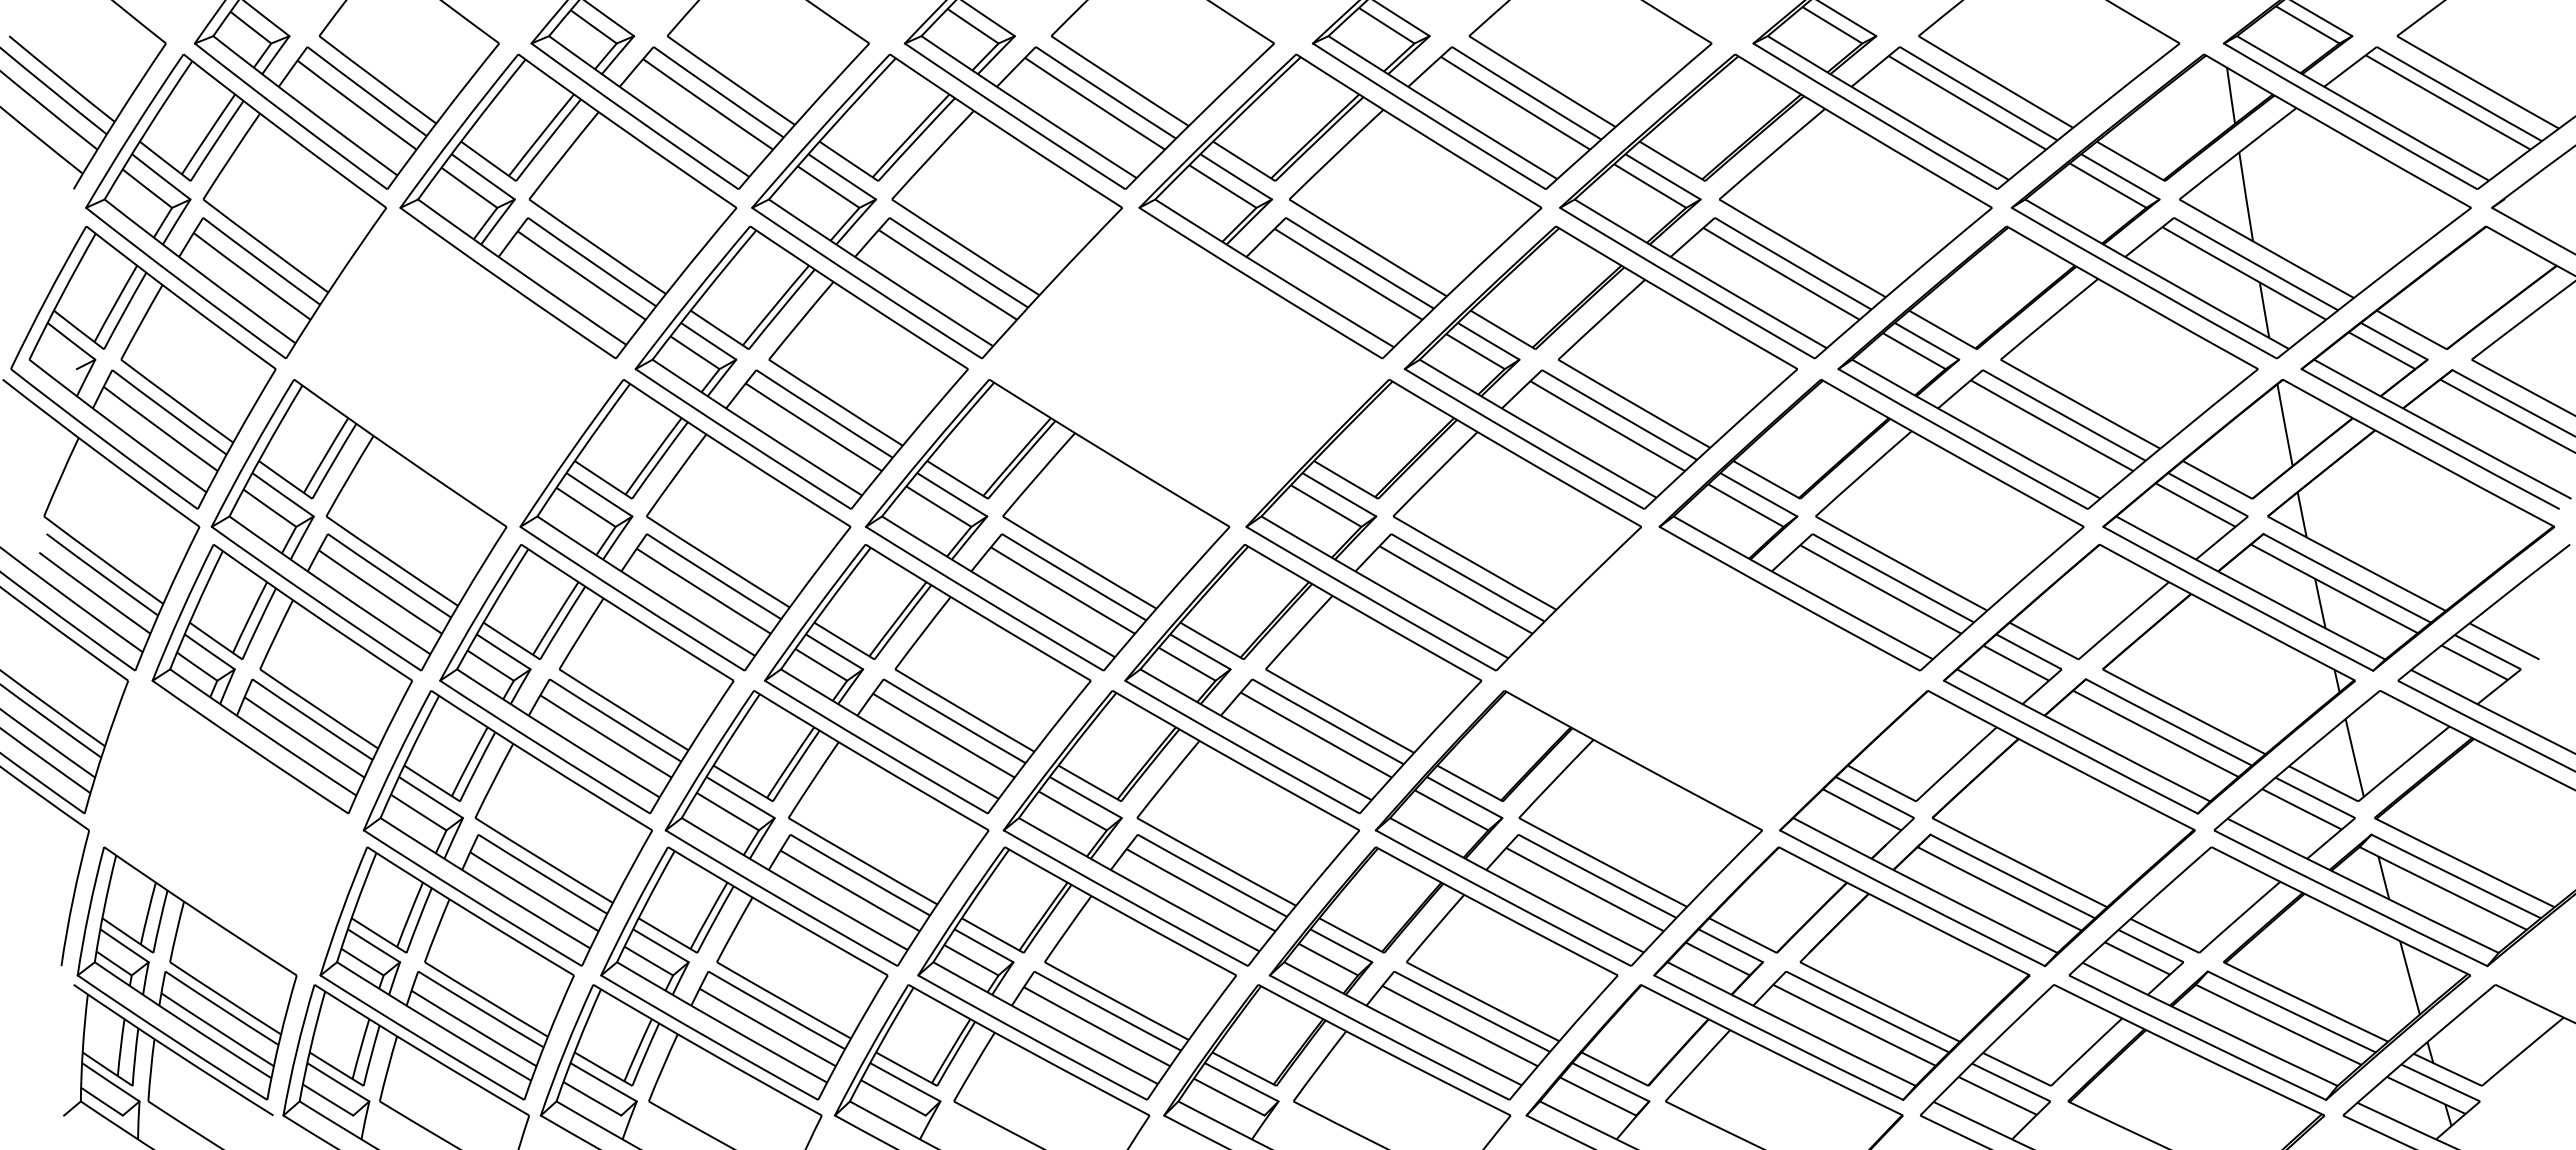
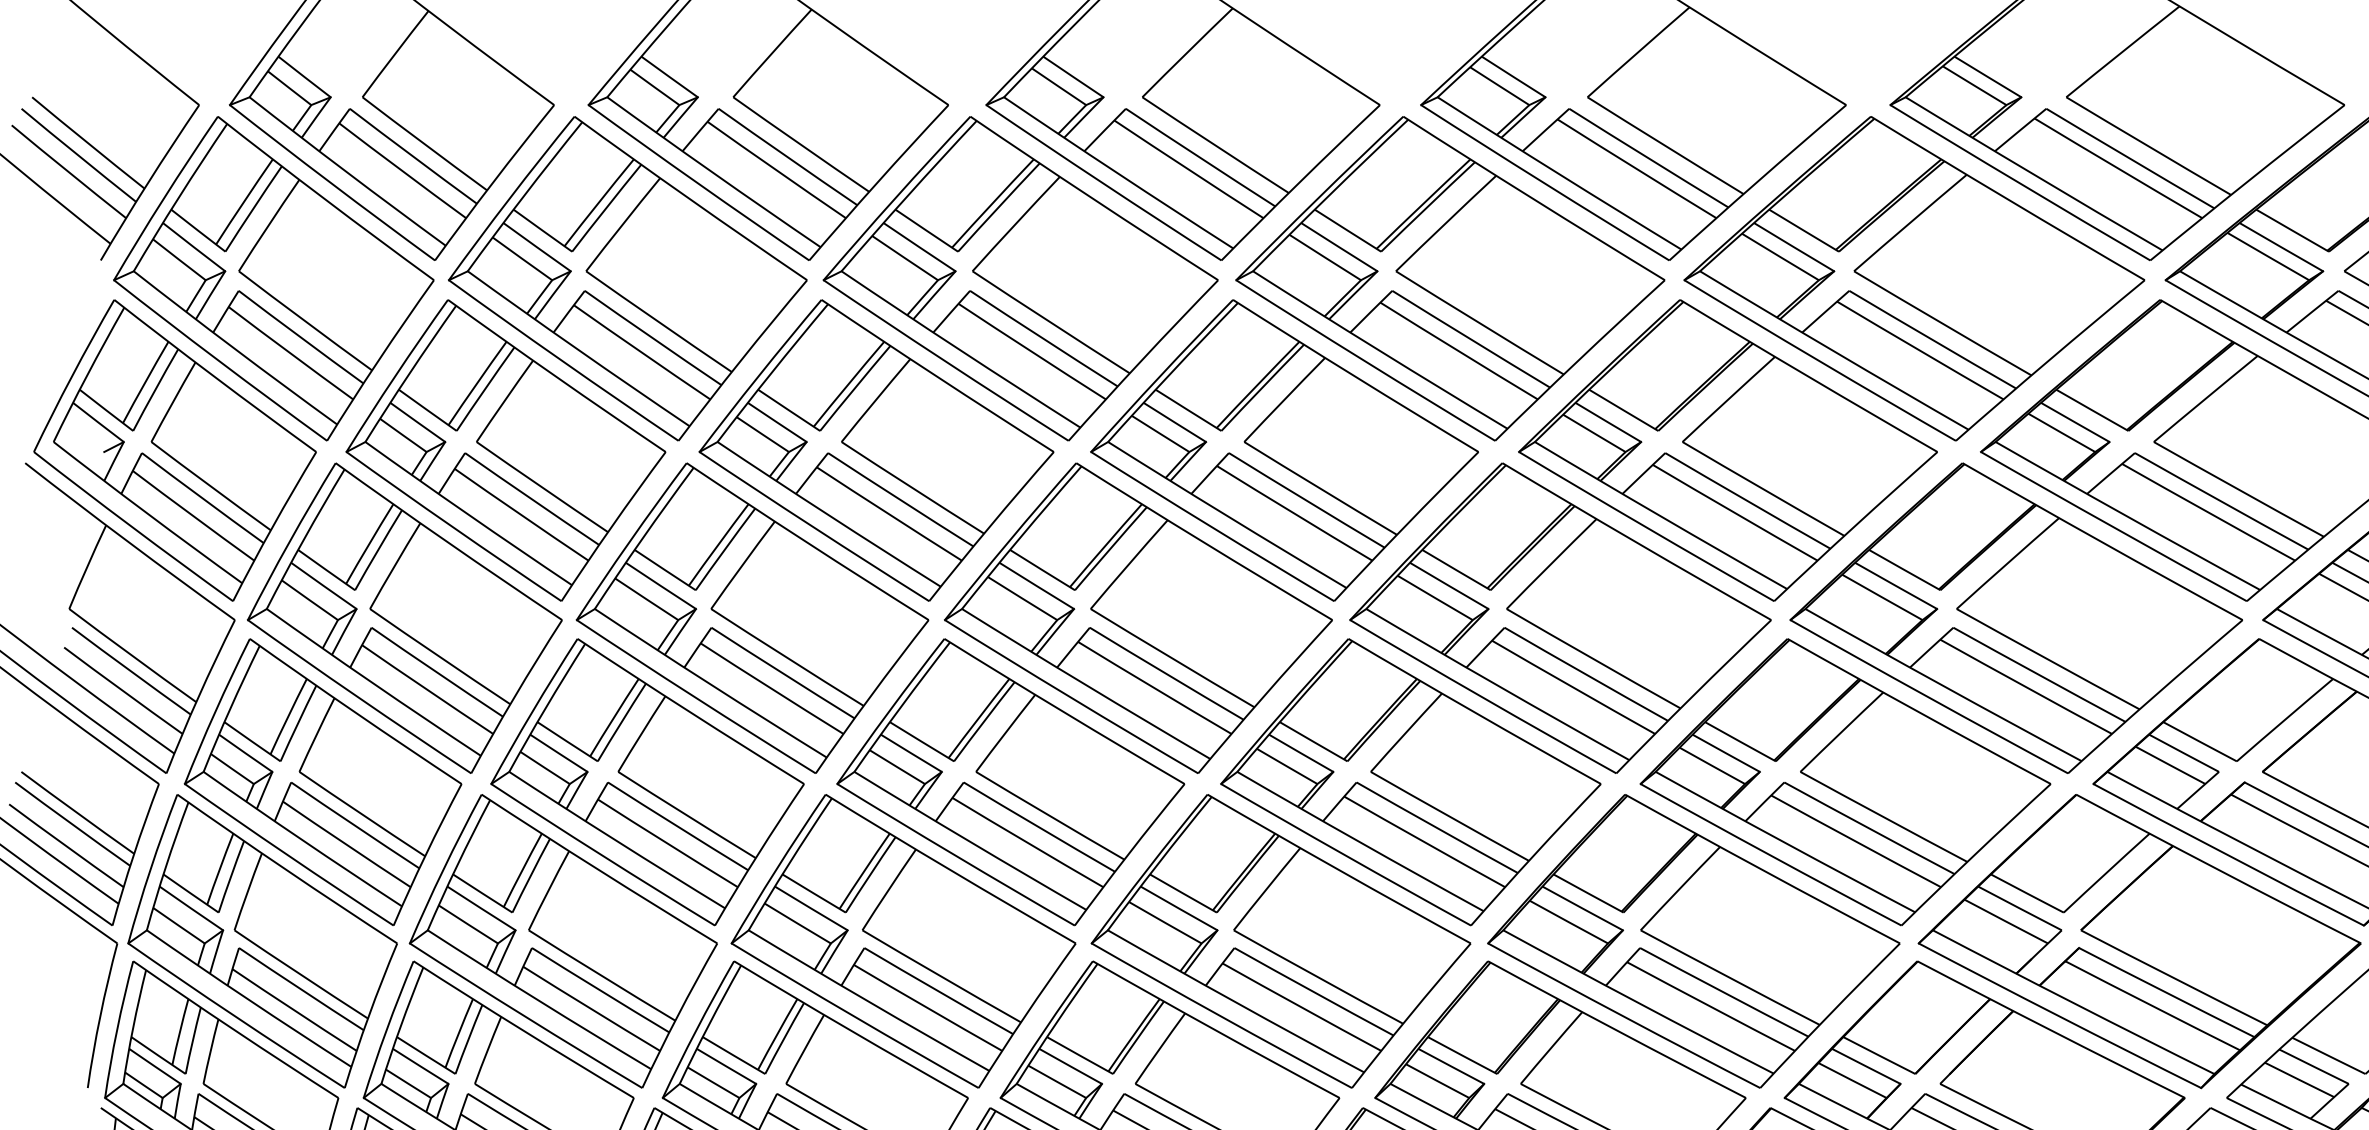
part: (453, 367) -> (505, 450), added
part: (1184, 367) -> (1284, 450), added
part: (1710, 678) -> (1844, 781), added
part: (225, 828) -> (262, 941), added

